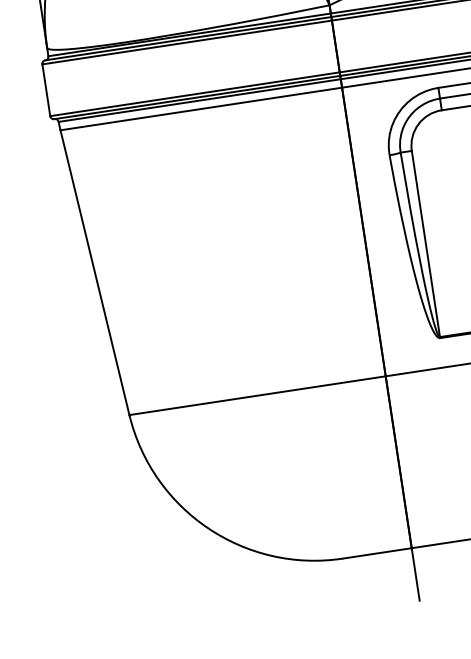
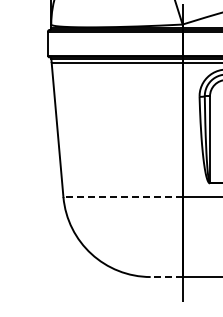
line: (258, 396) -> (123, 197), solid -> dashed
line: (377, 554) -> (166, 277), solid -> dashed

